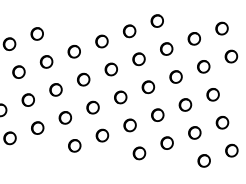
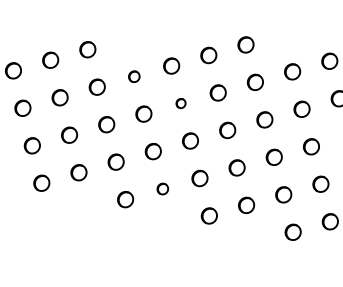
part: (73, 51) -> (133, 76), size x0.7
part: (110, 69) -> (180, 103), size x0.6
part: (102, 135) -> (162, 188), size x0.7

